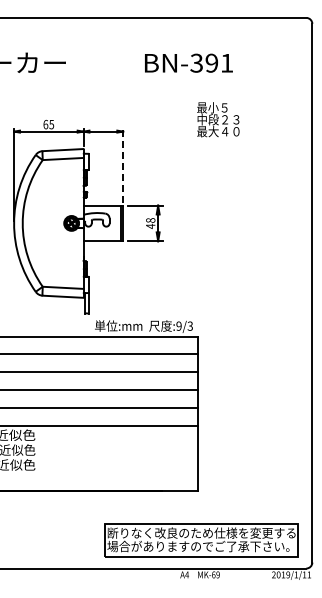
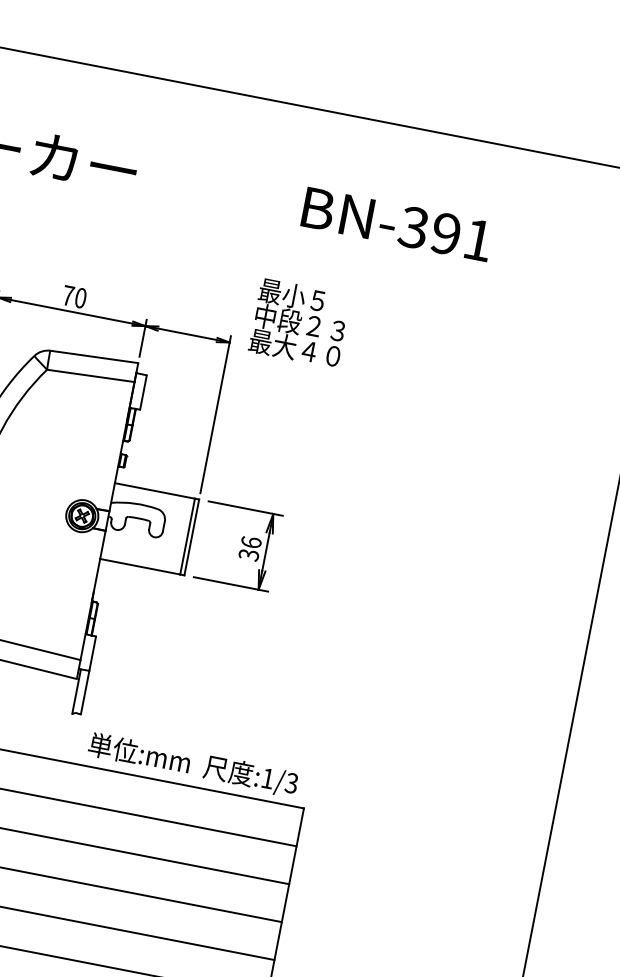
text: (218, 119) -> (300, 322), moved
text: (48, 124) -> (73, 296), 65 -> 70
line: (123, 165) -> (216, 414), dashed -> solid
text: (150, 223) -> (249, 548), 48 -> 36
text: (178, 325) -> (267, 776), :9/3 -> :1/3

